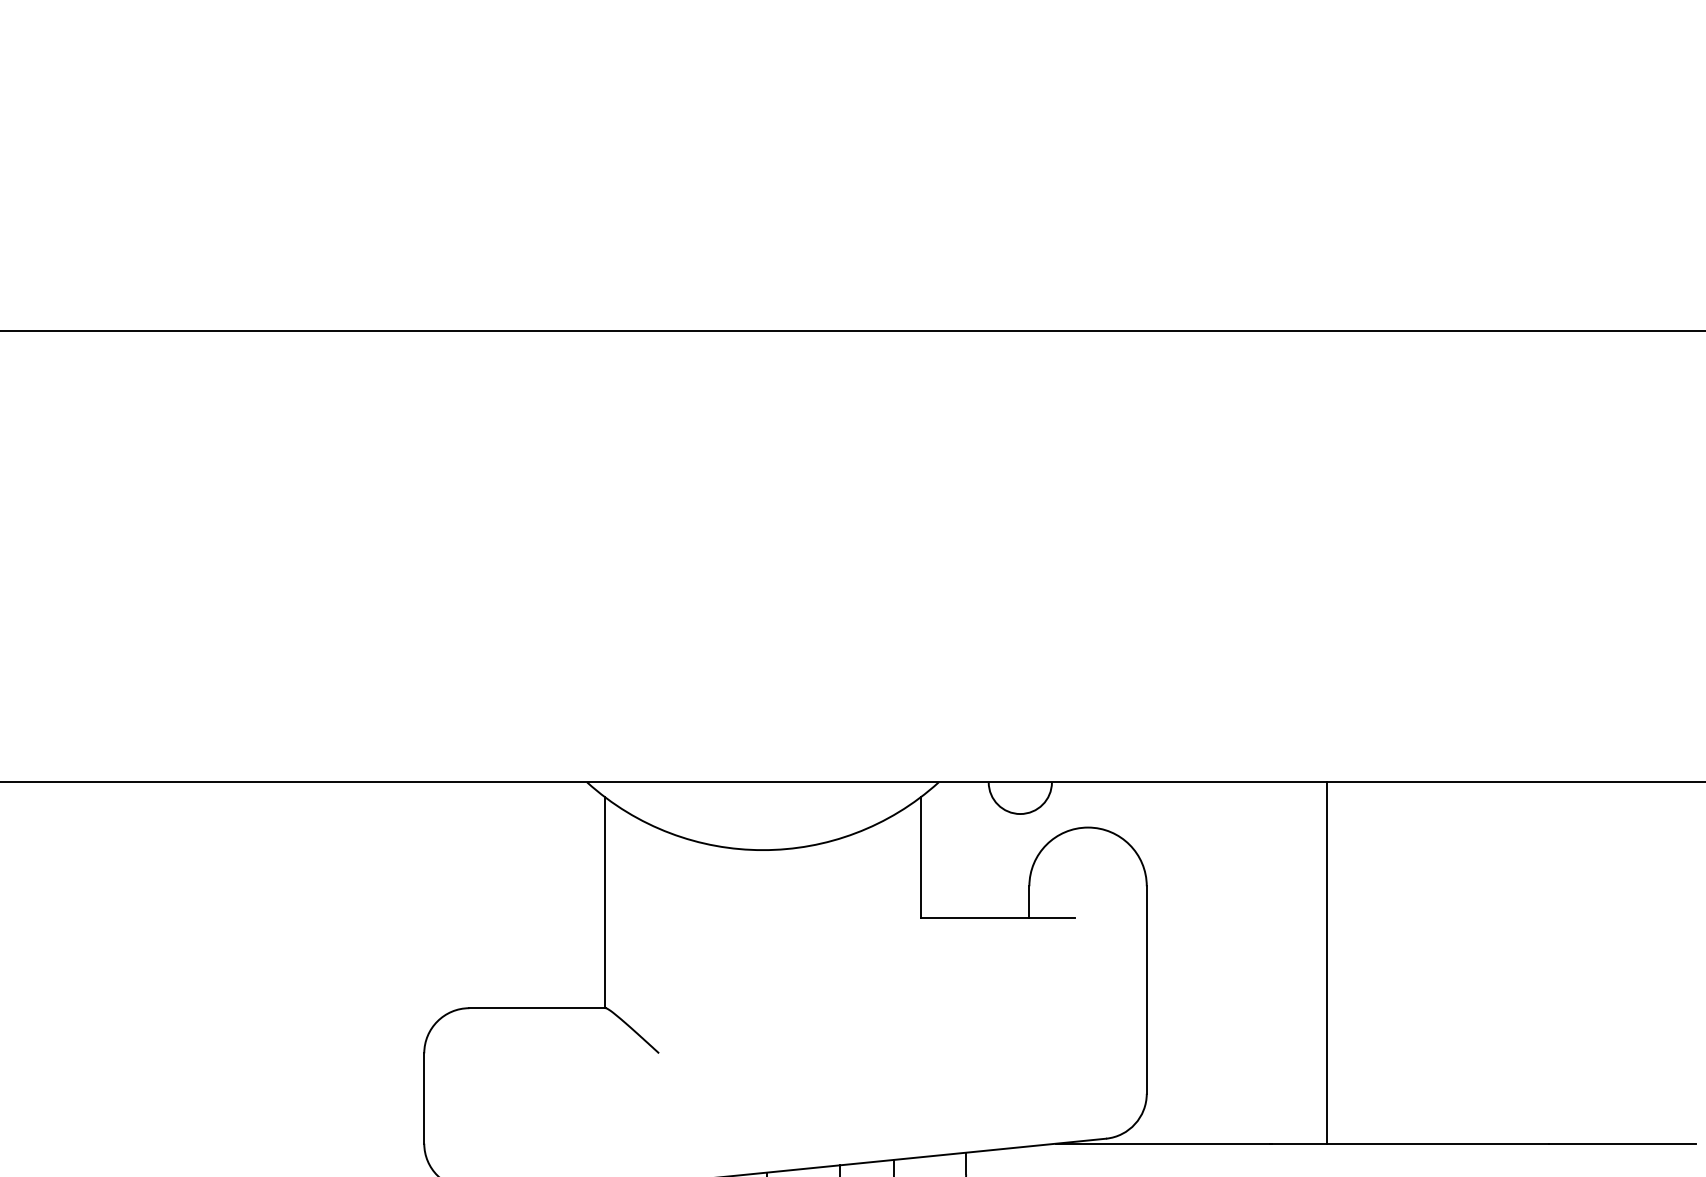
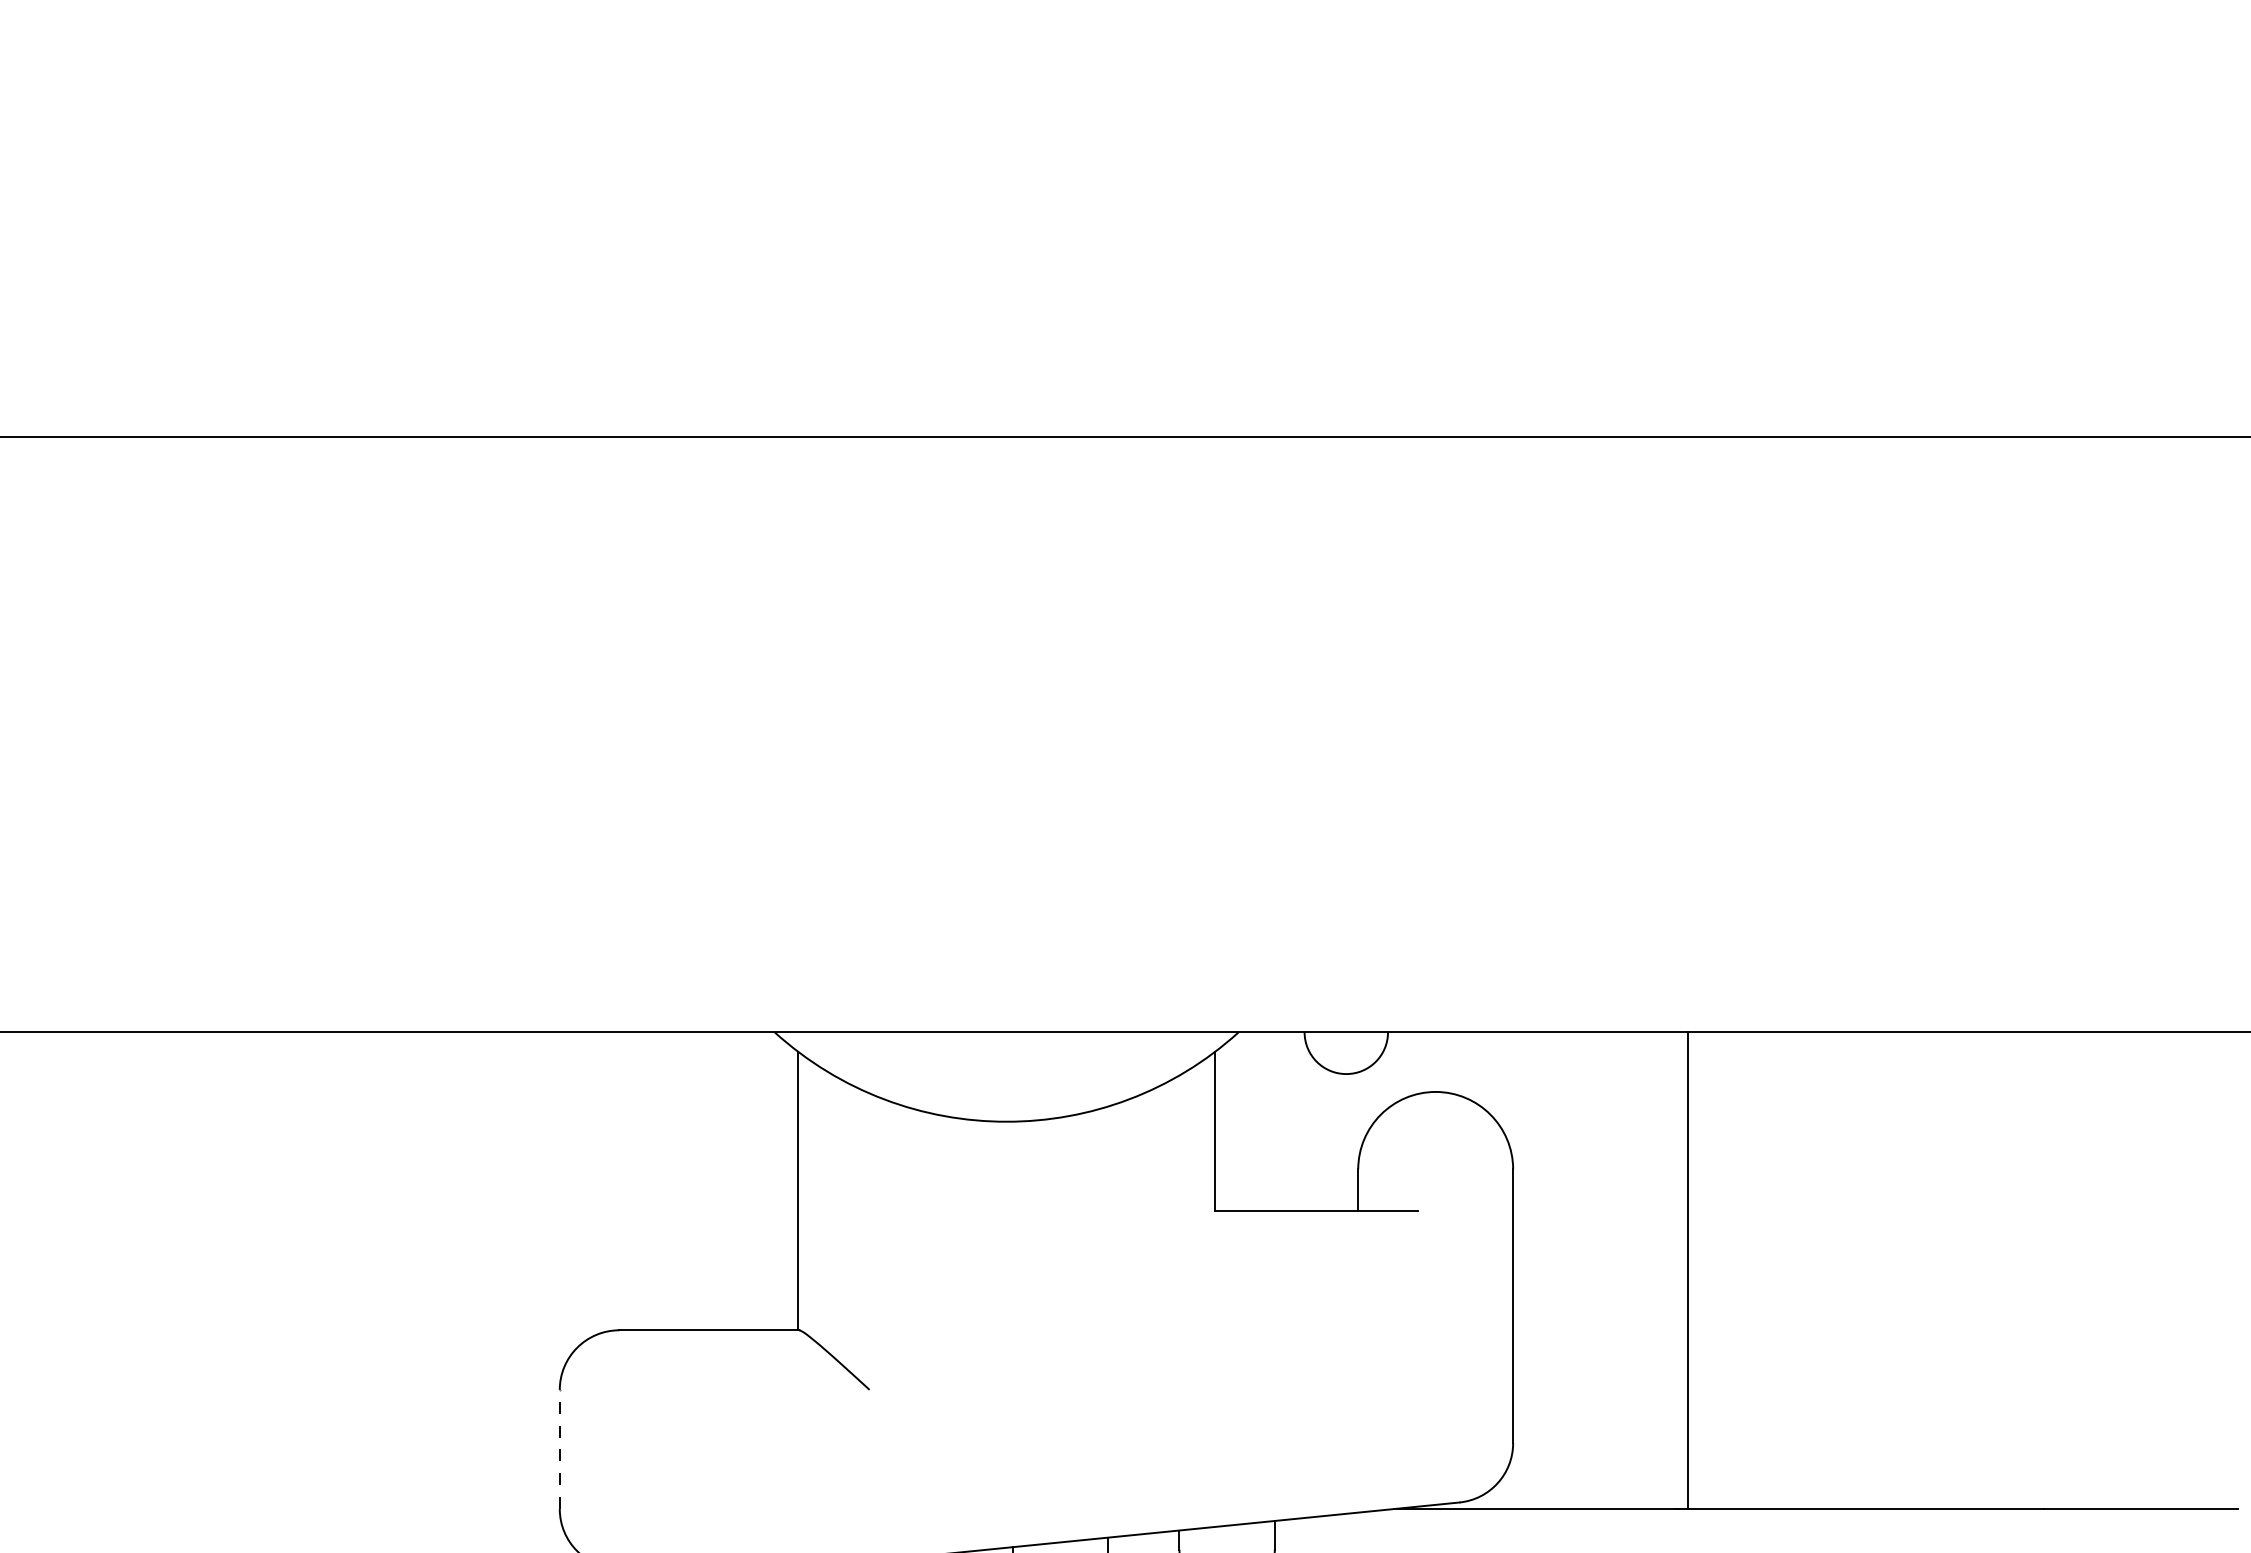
line: (1327, 962) -> (1688, 1269), moved
line: (424, 1098) -> (560, 1449), solid -> dashed

